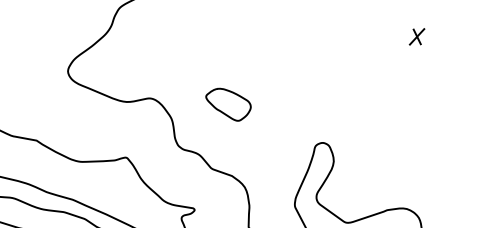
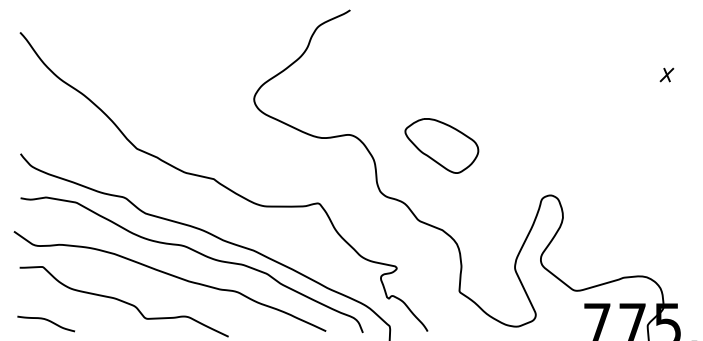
part: (416, 36) -> (666, 74), size x0.7
part: (228, 105) -> (441, 146), size x1.4

